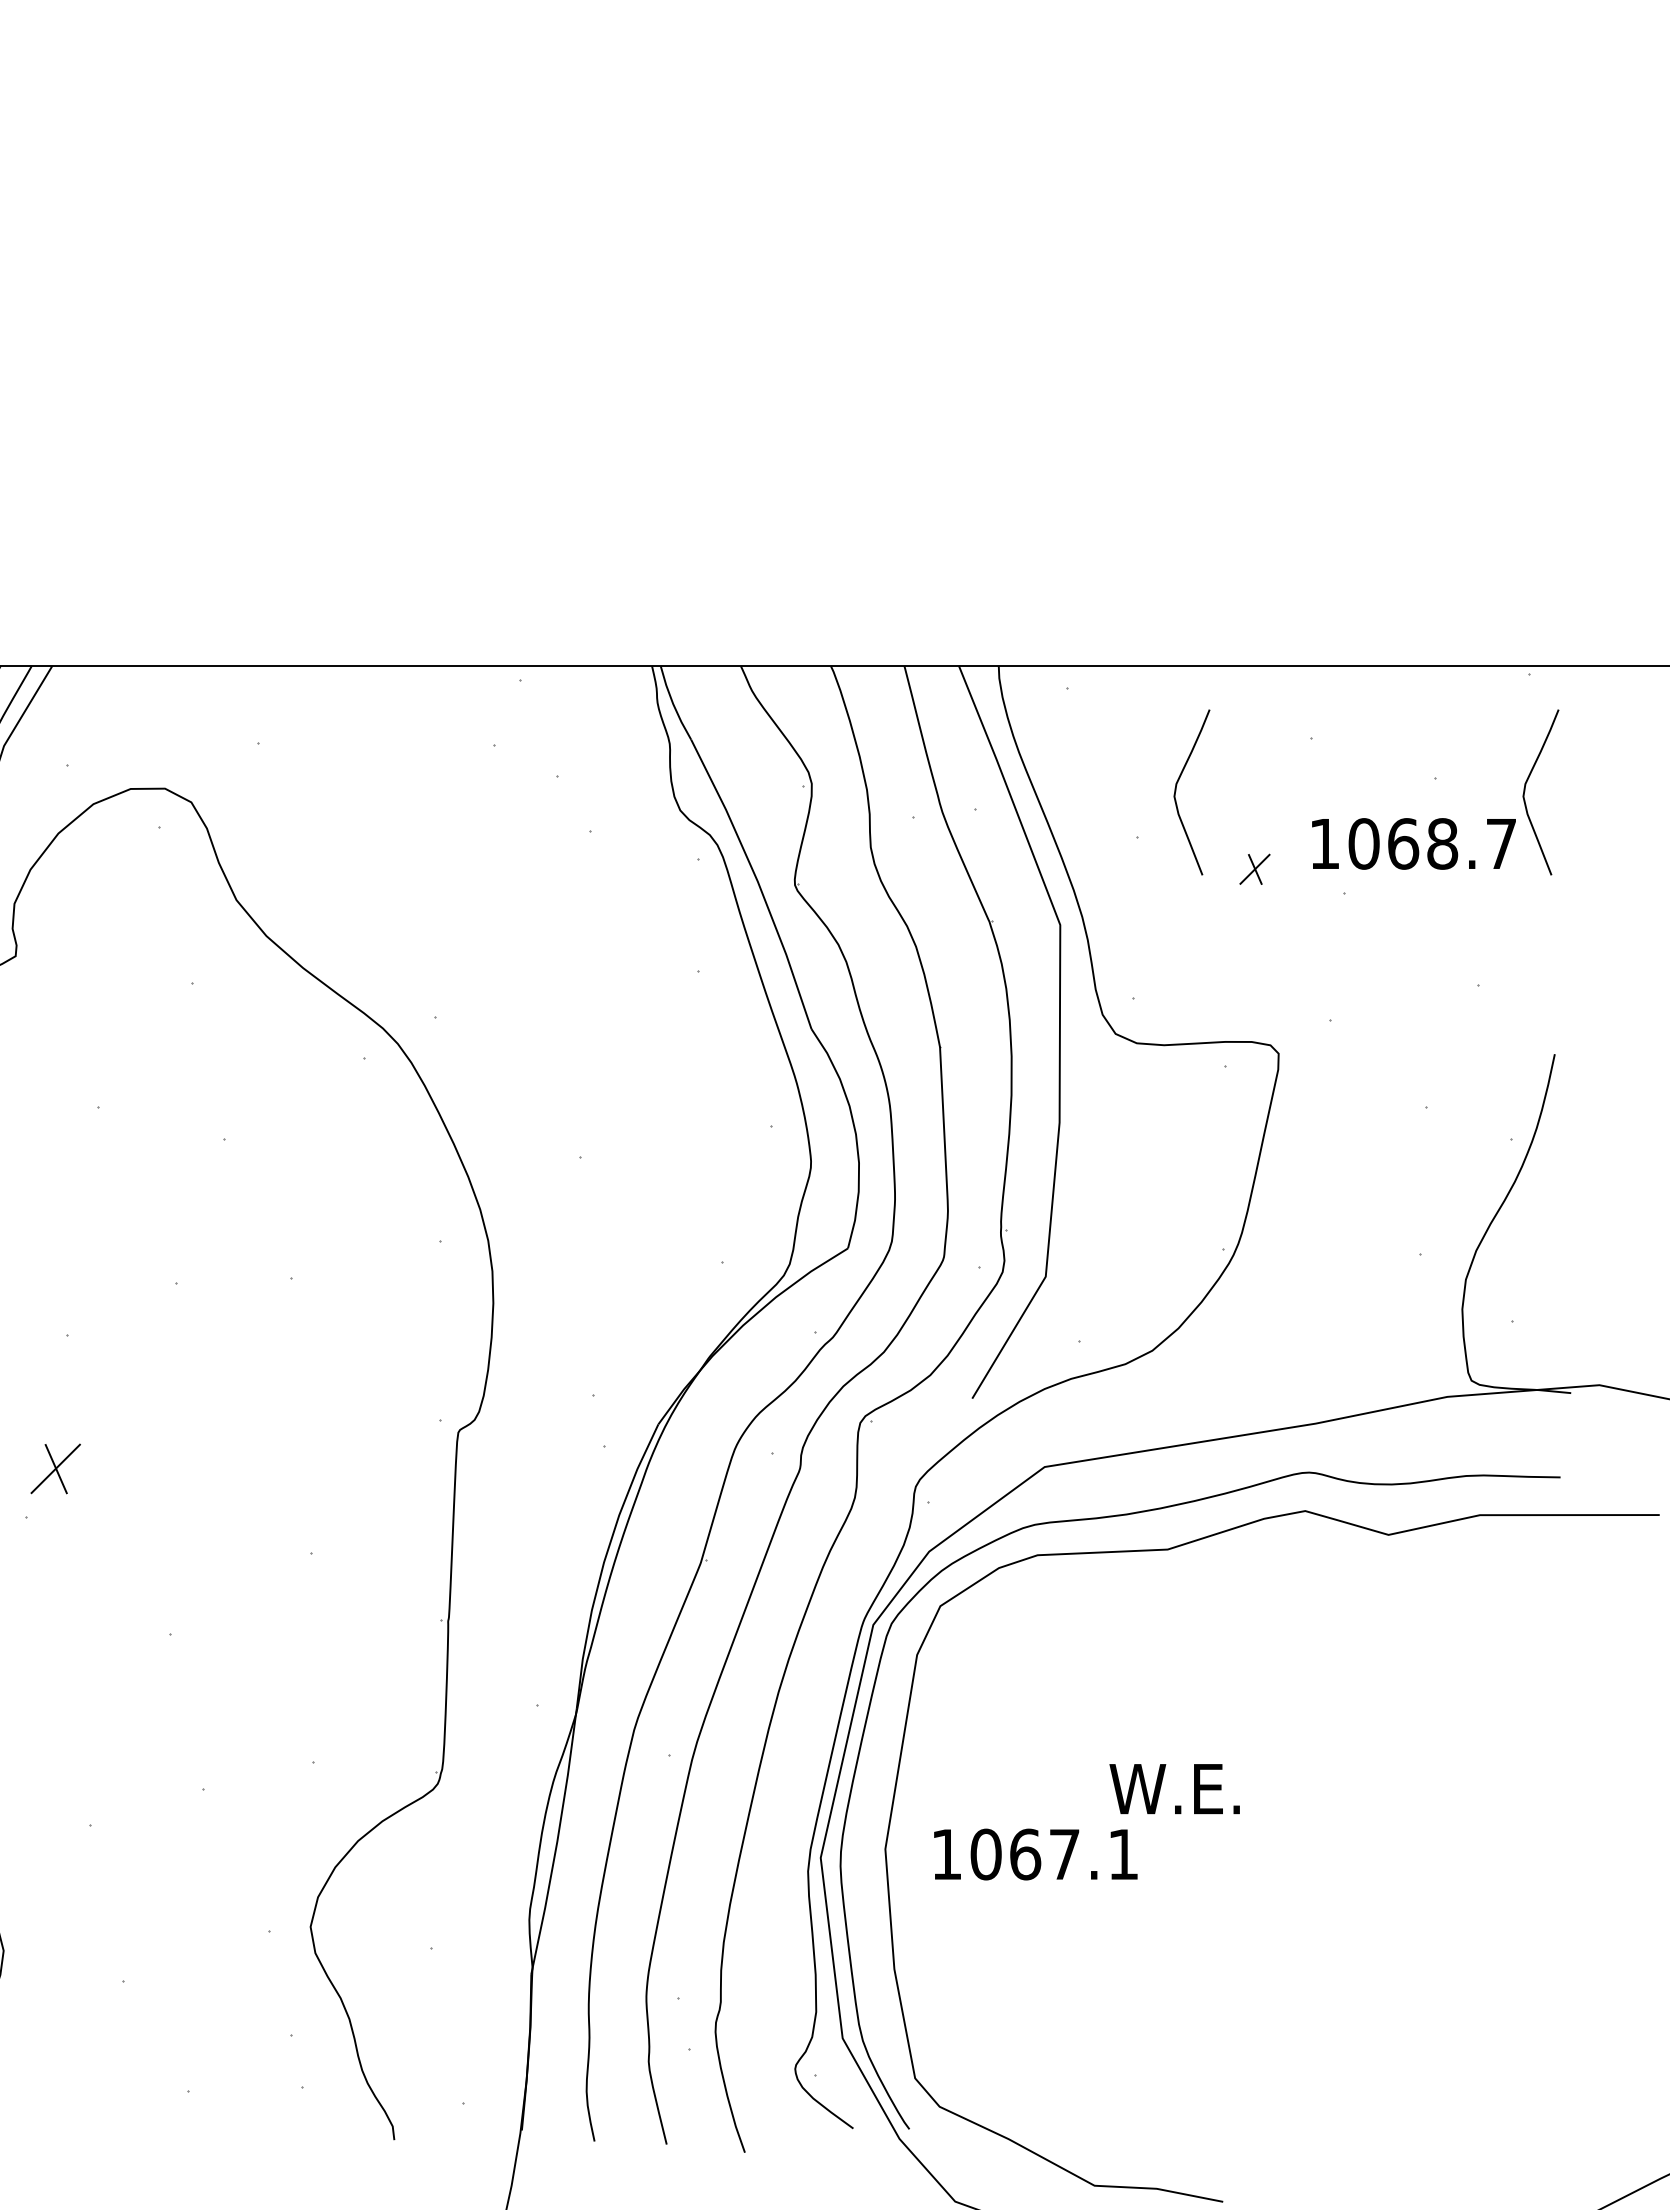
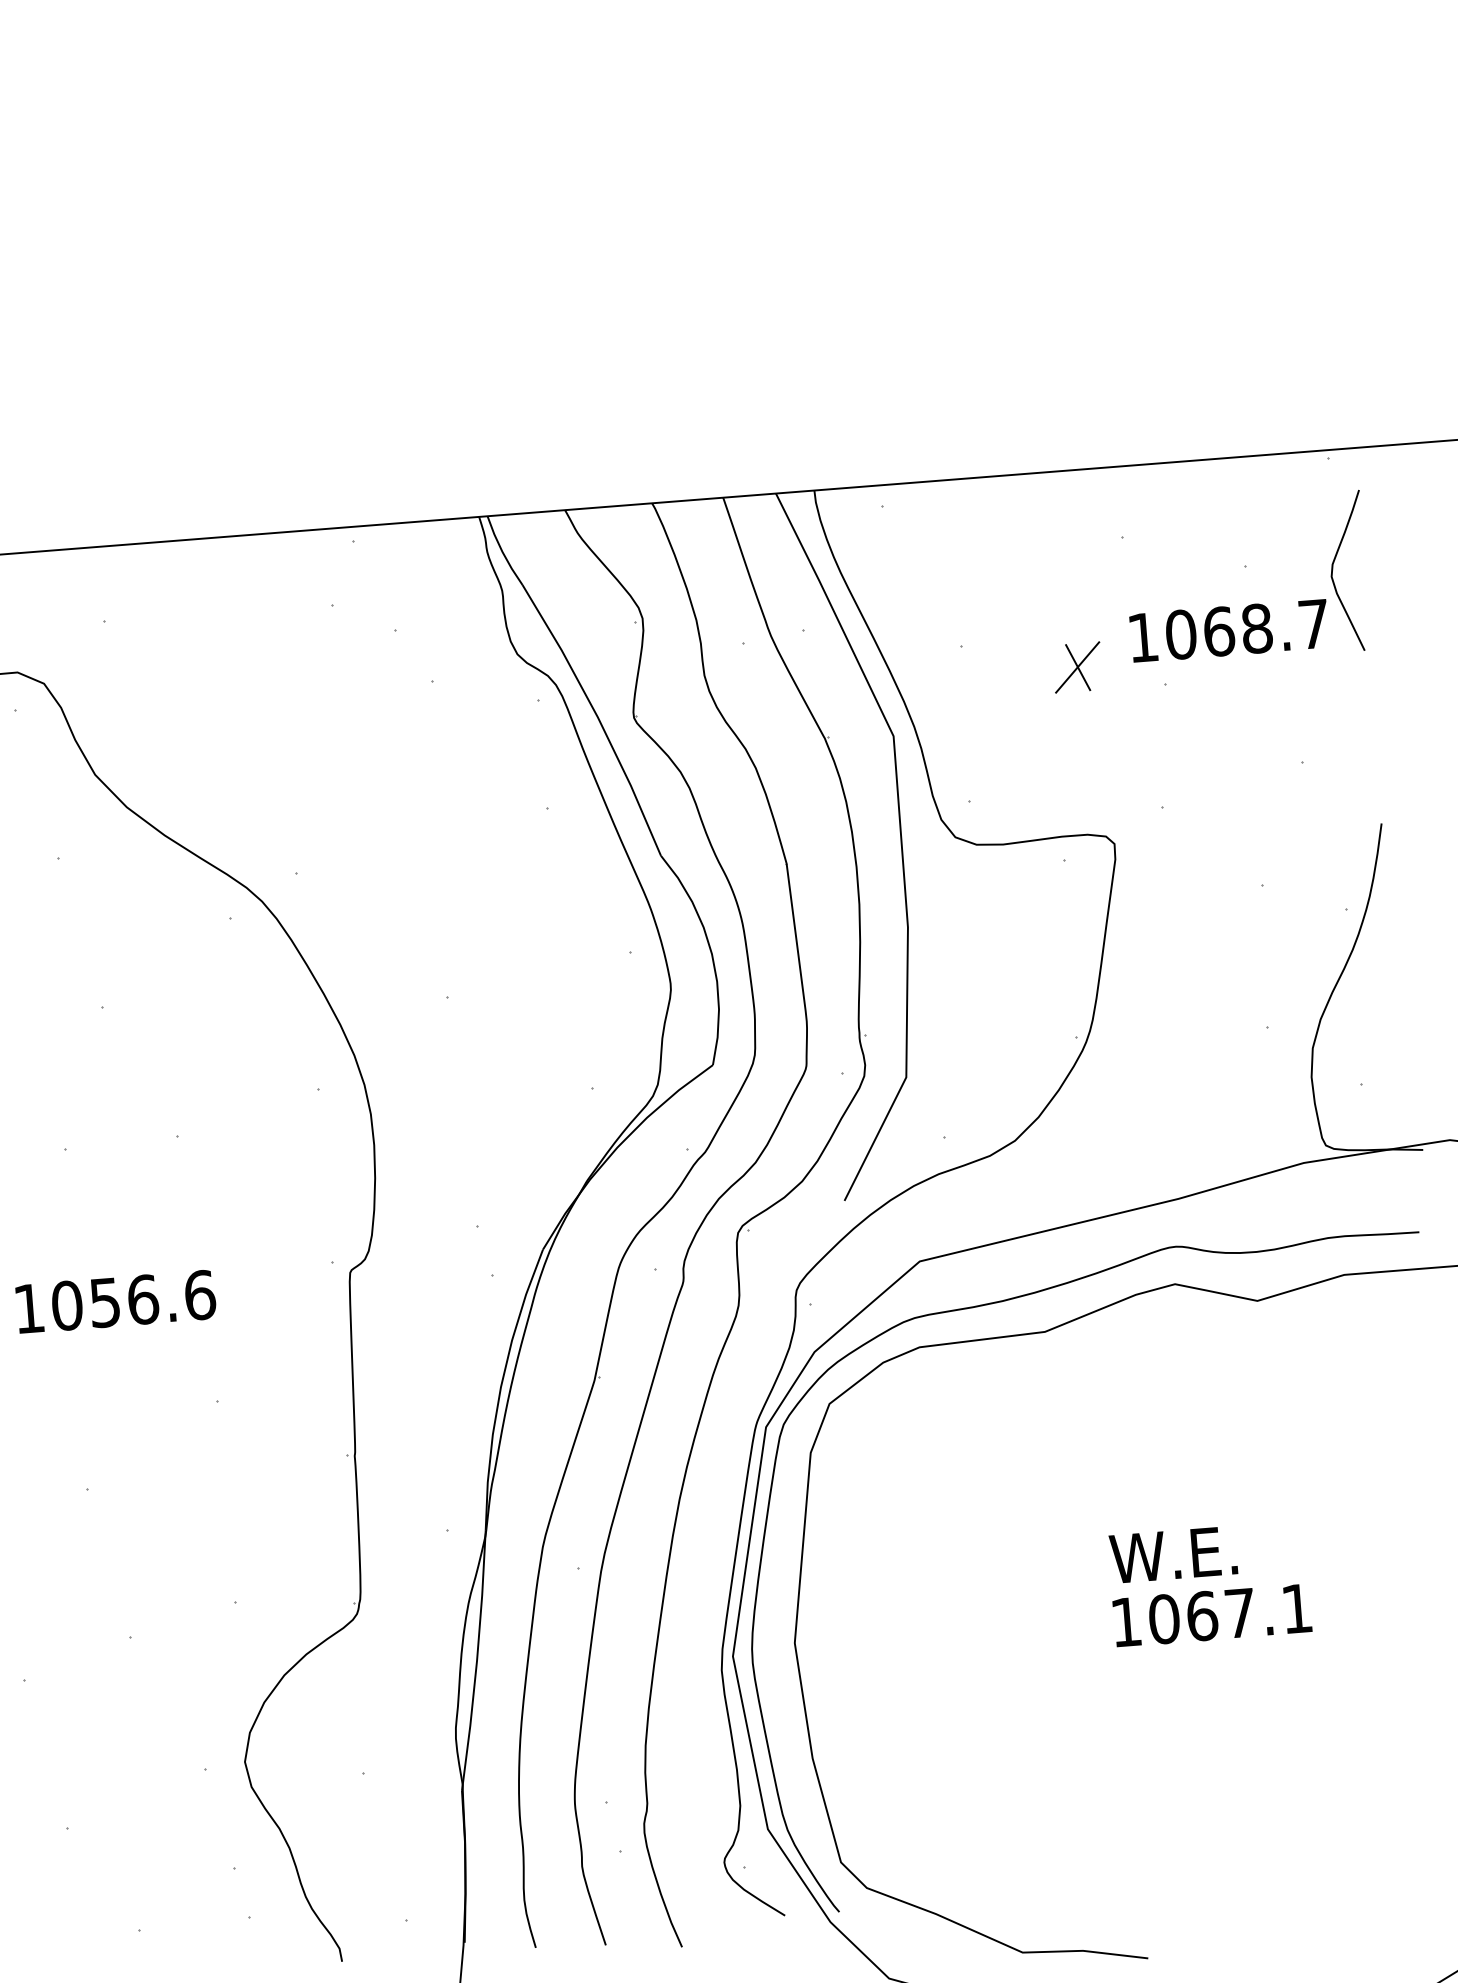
curve: (1176, 791) -> (995, 598), removed
part: (1254, 869) -> (1077, 667), size x1.67
part: (215, 1443) -> (116, 1301), added
text: (1174, 1789) -> (1173, 1555), moved
text: (1035, 1854) -> (1212, 1615), moved

